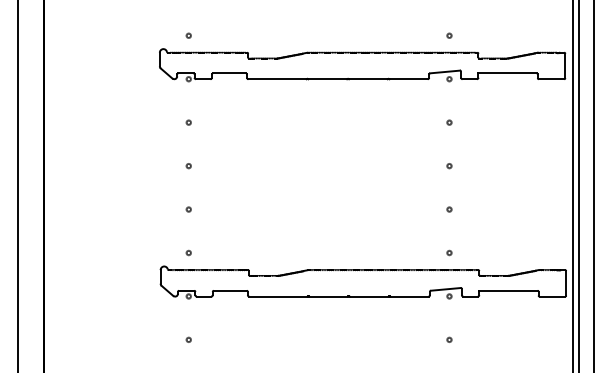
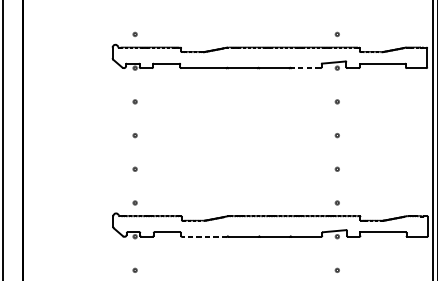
line: (408, 79) -> (305, 68), solid -> dashed
line: (277, 296) -> (203, 236), solid -> dashed

